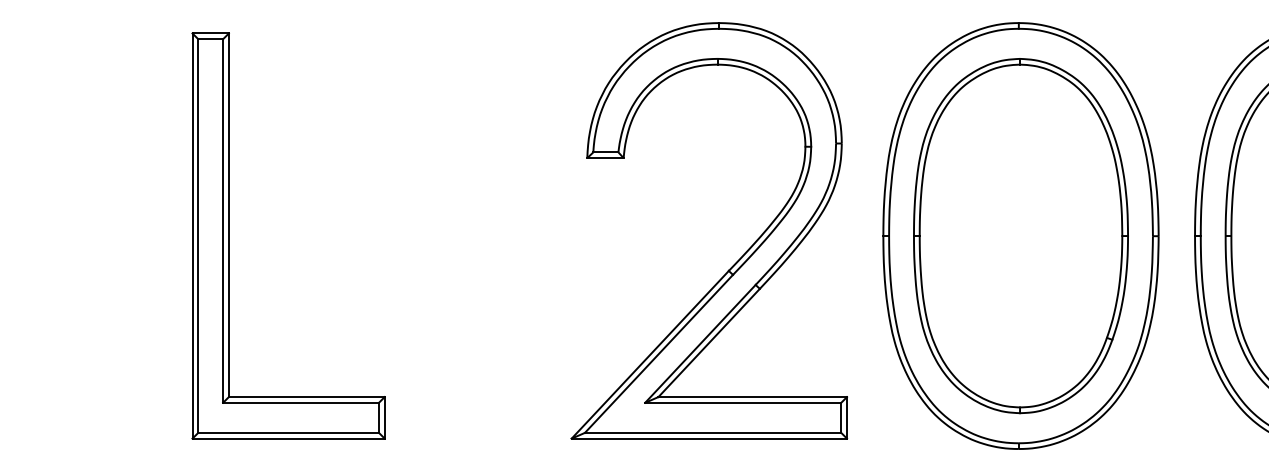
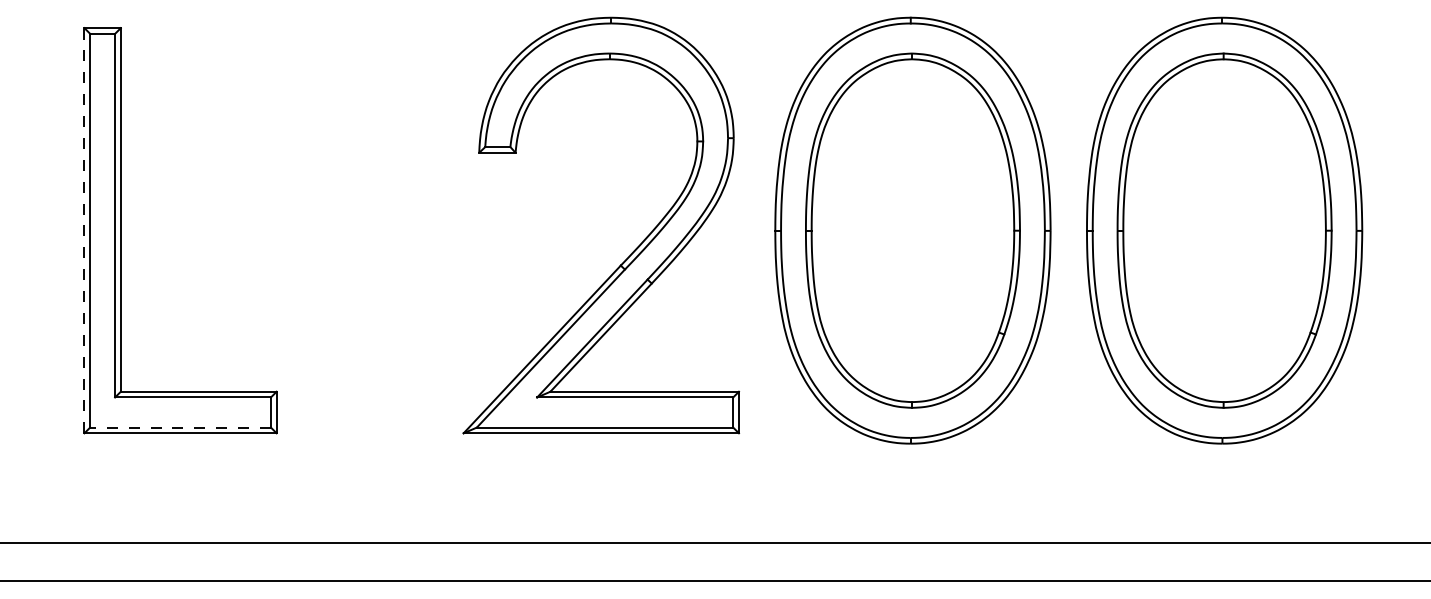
line: (192, 235) -> (84, 230), solid -> dashed
line: (288, 432) -> (180, 427), solid -> dashed

